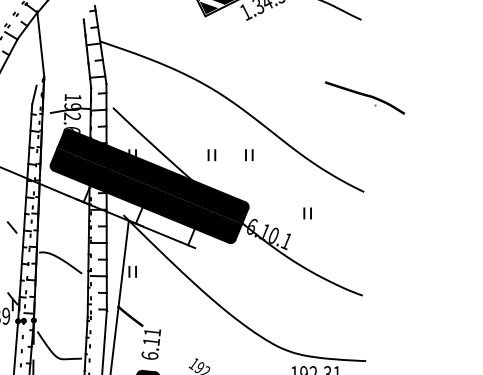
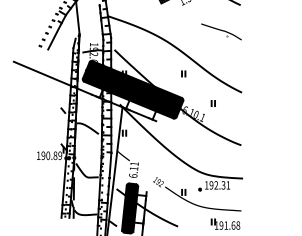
part: (365, 97) -> (221, 31), moved
part: (211, 154) -> (164, 73), removed

